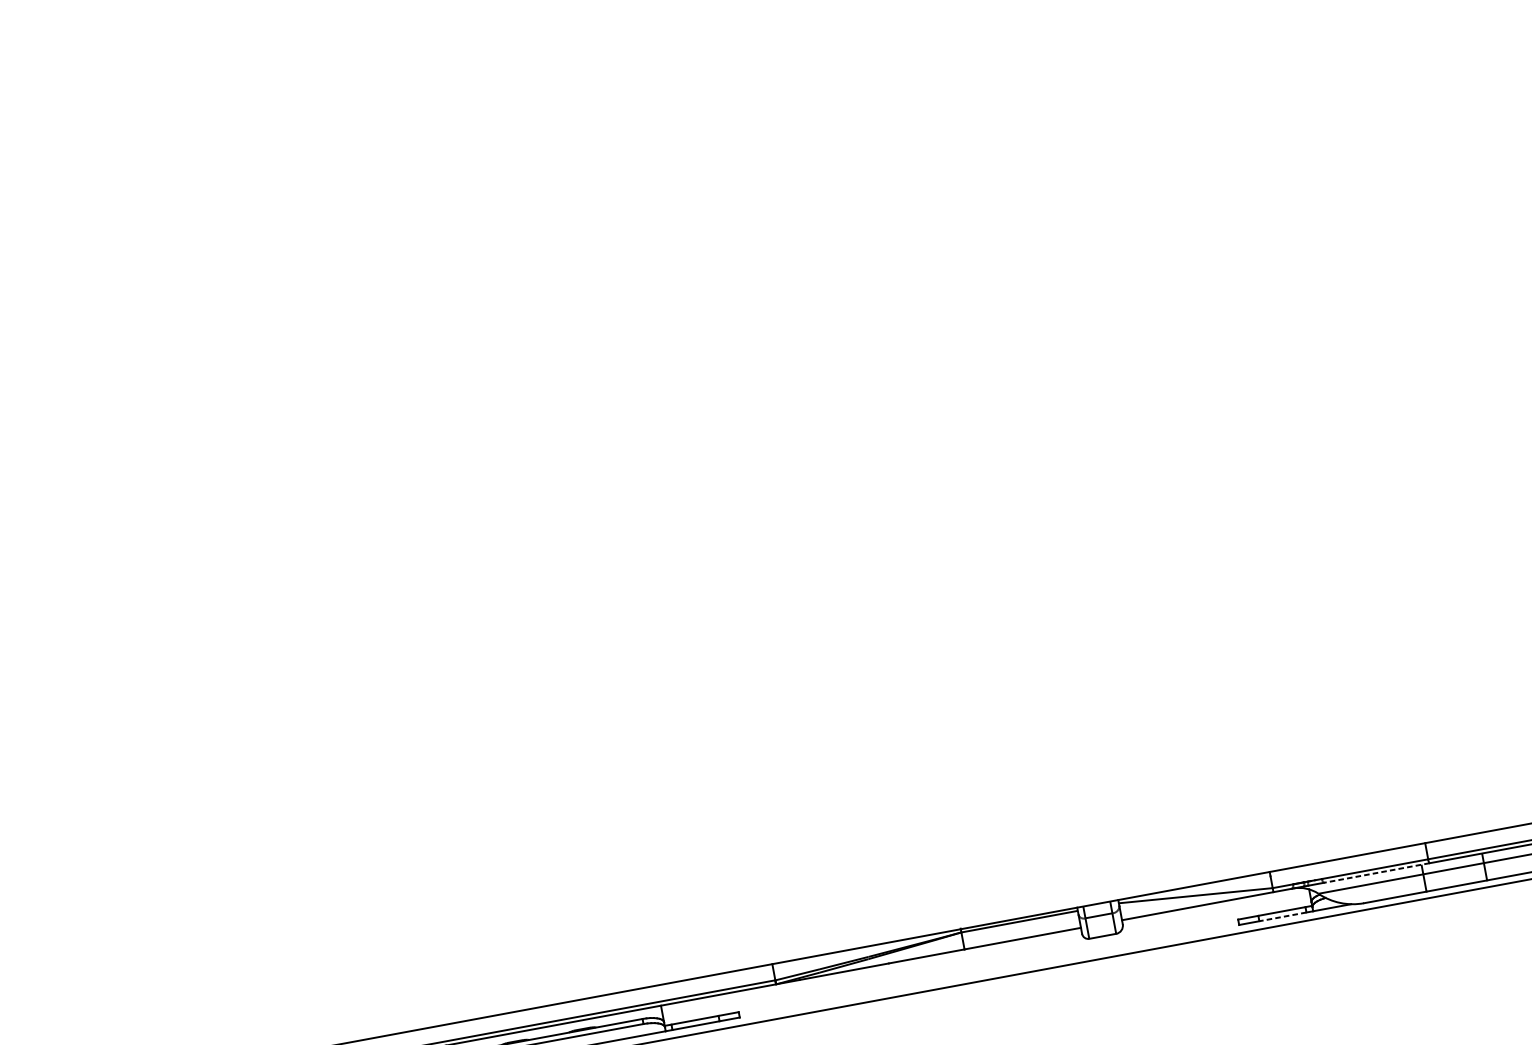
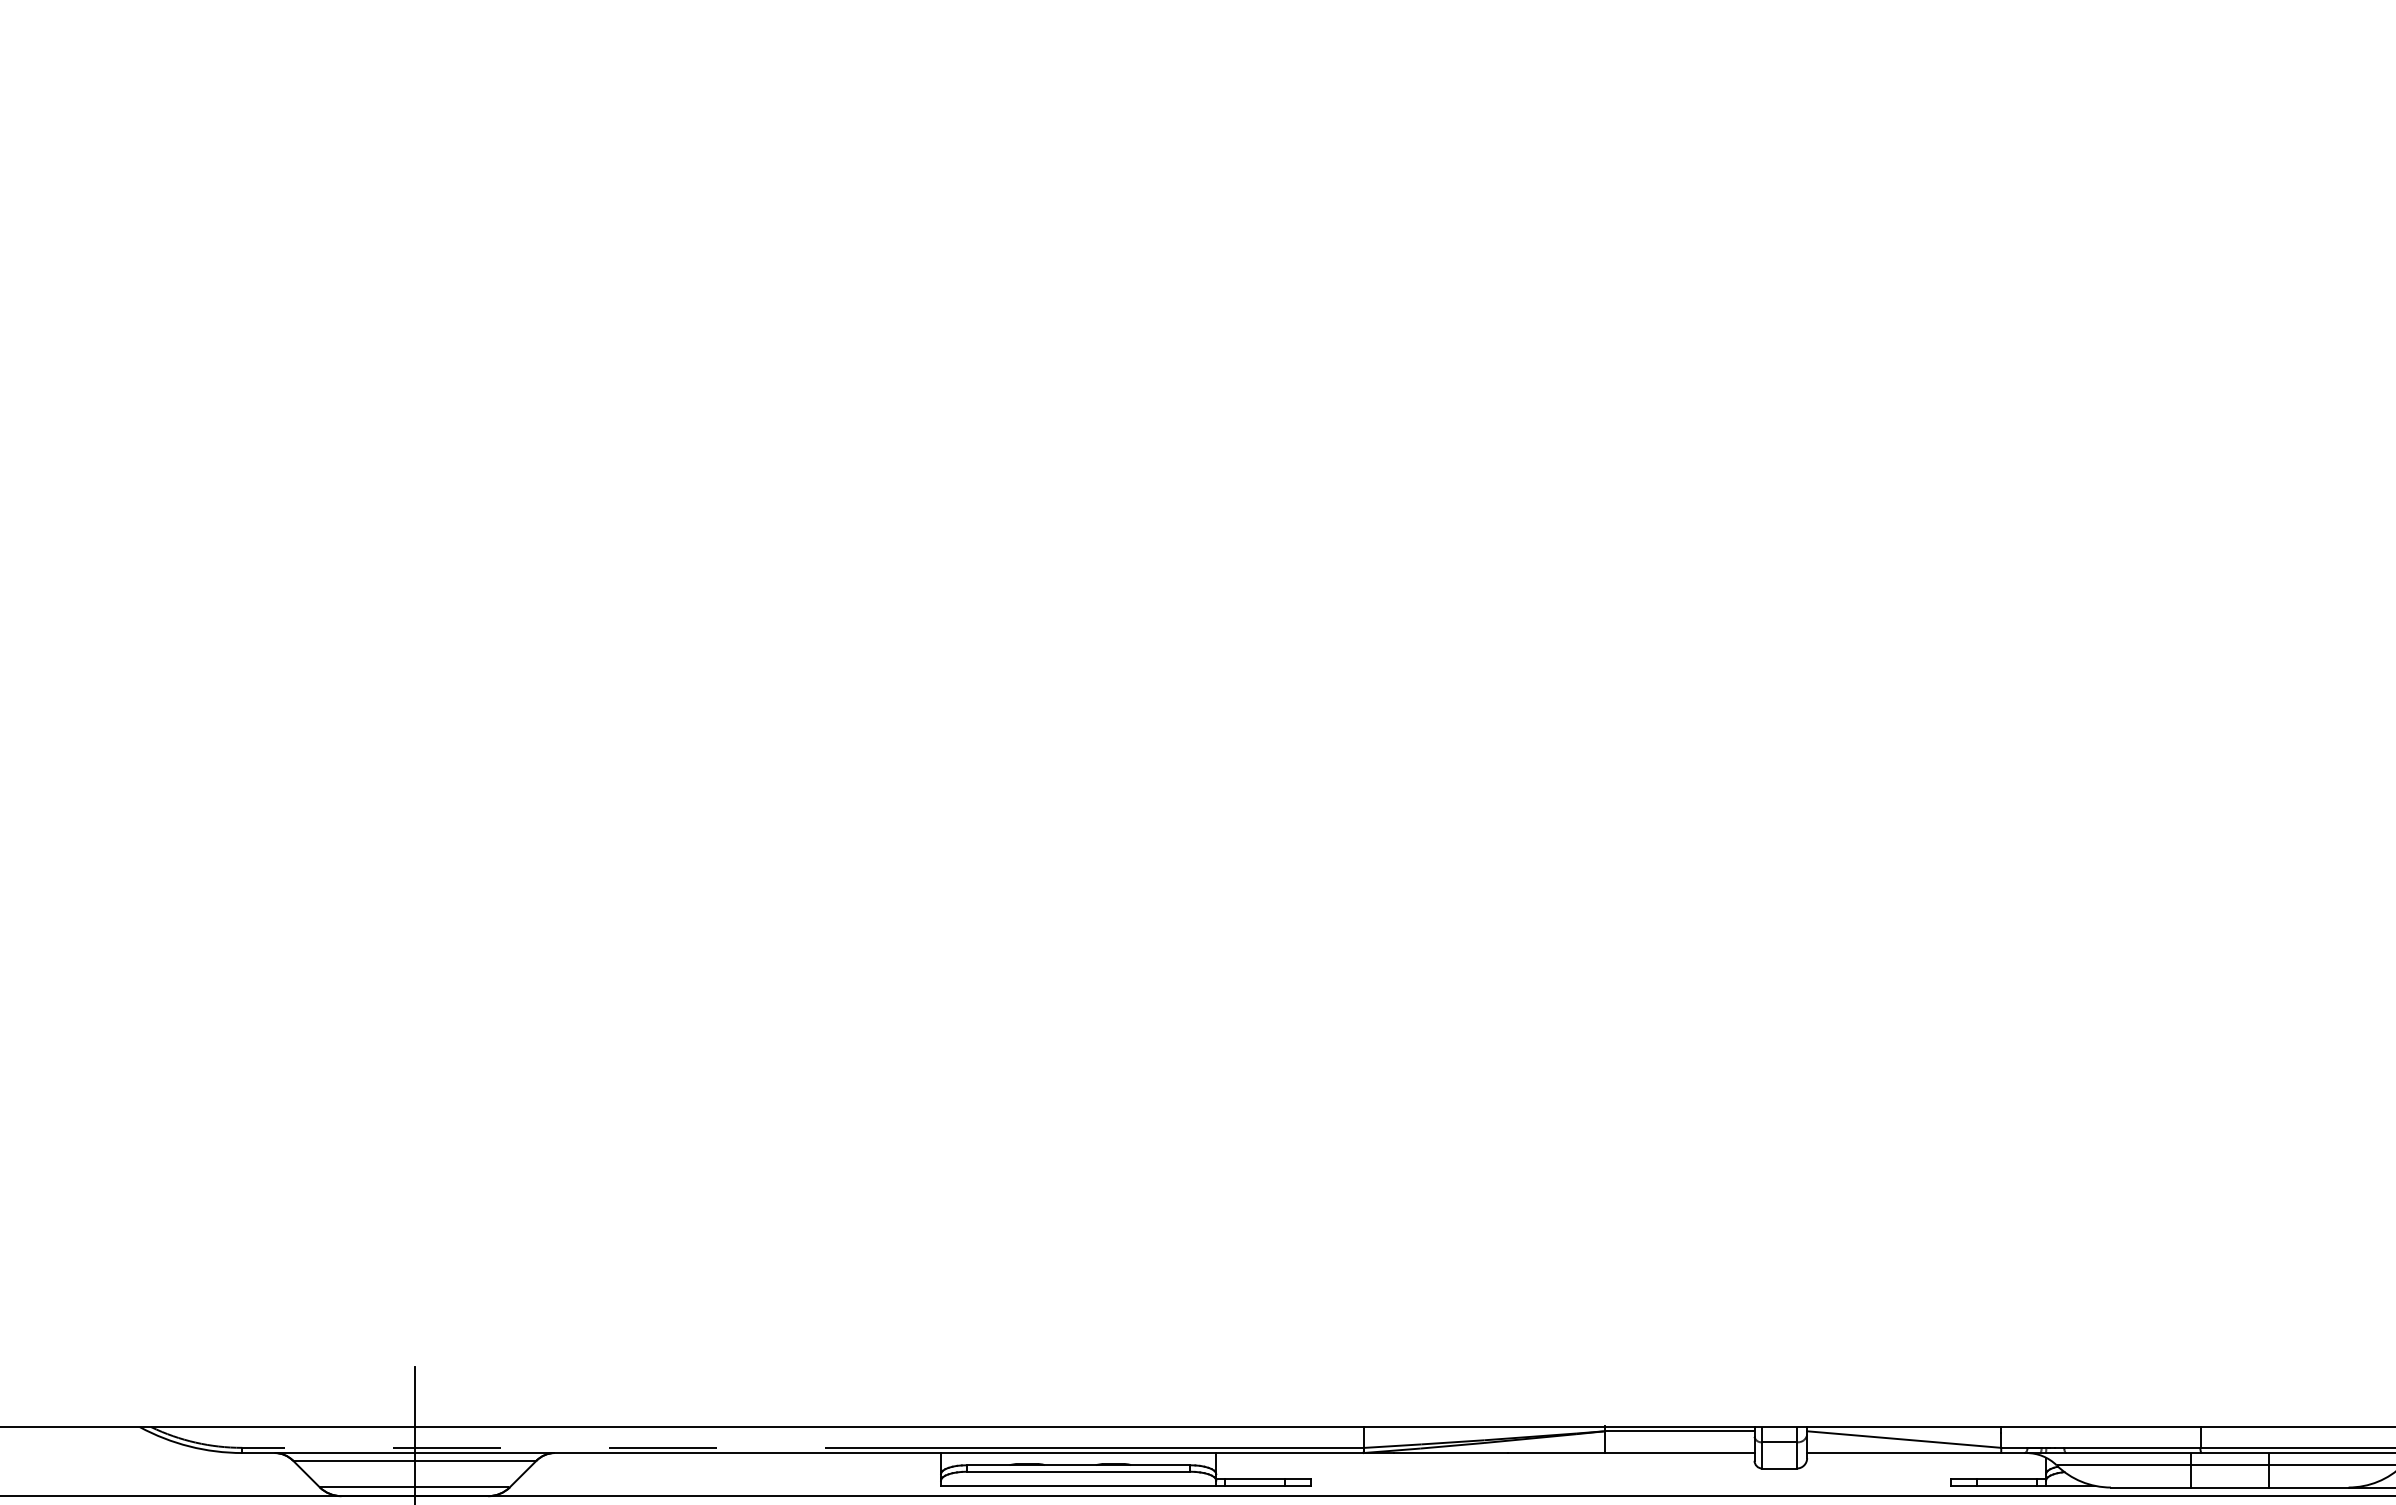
line: (1376, 873) -> (2133, 1453), dashed -> solid
line: (1282, 916) -> (2006, 1485), dashed -> solid

